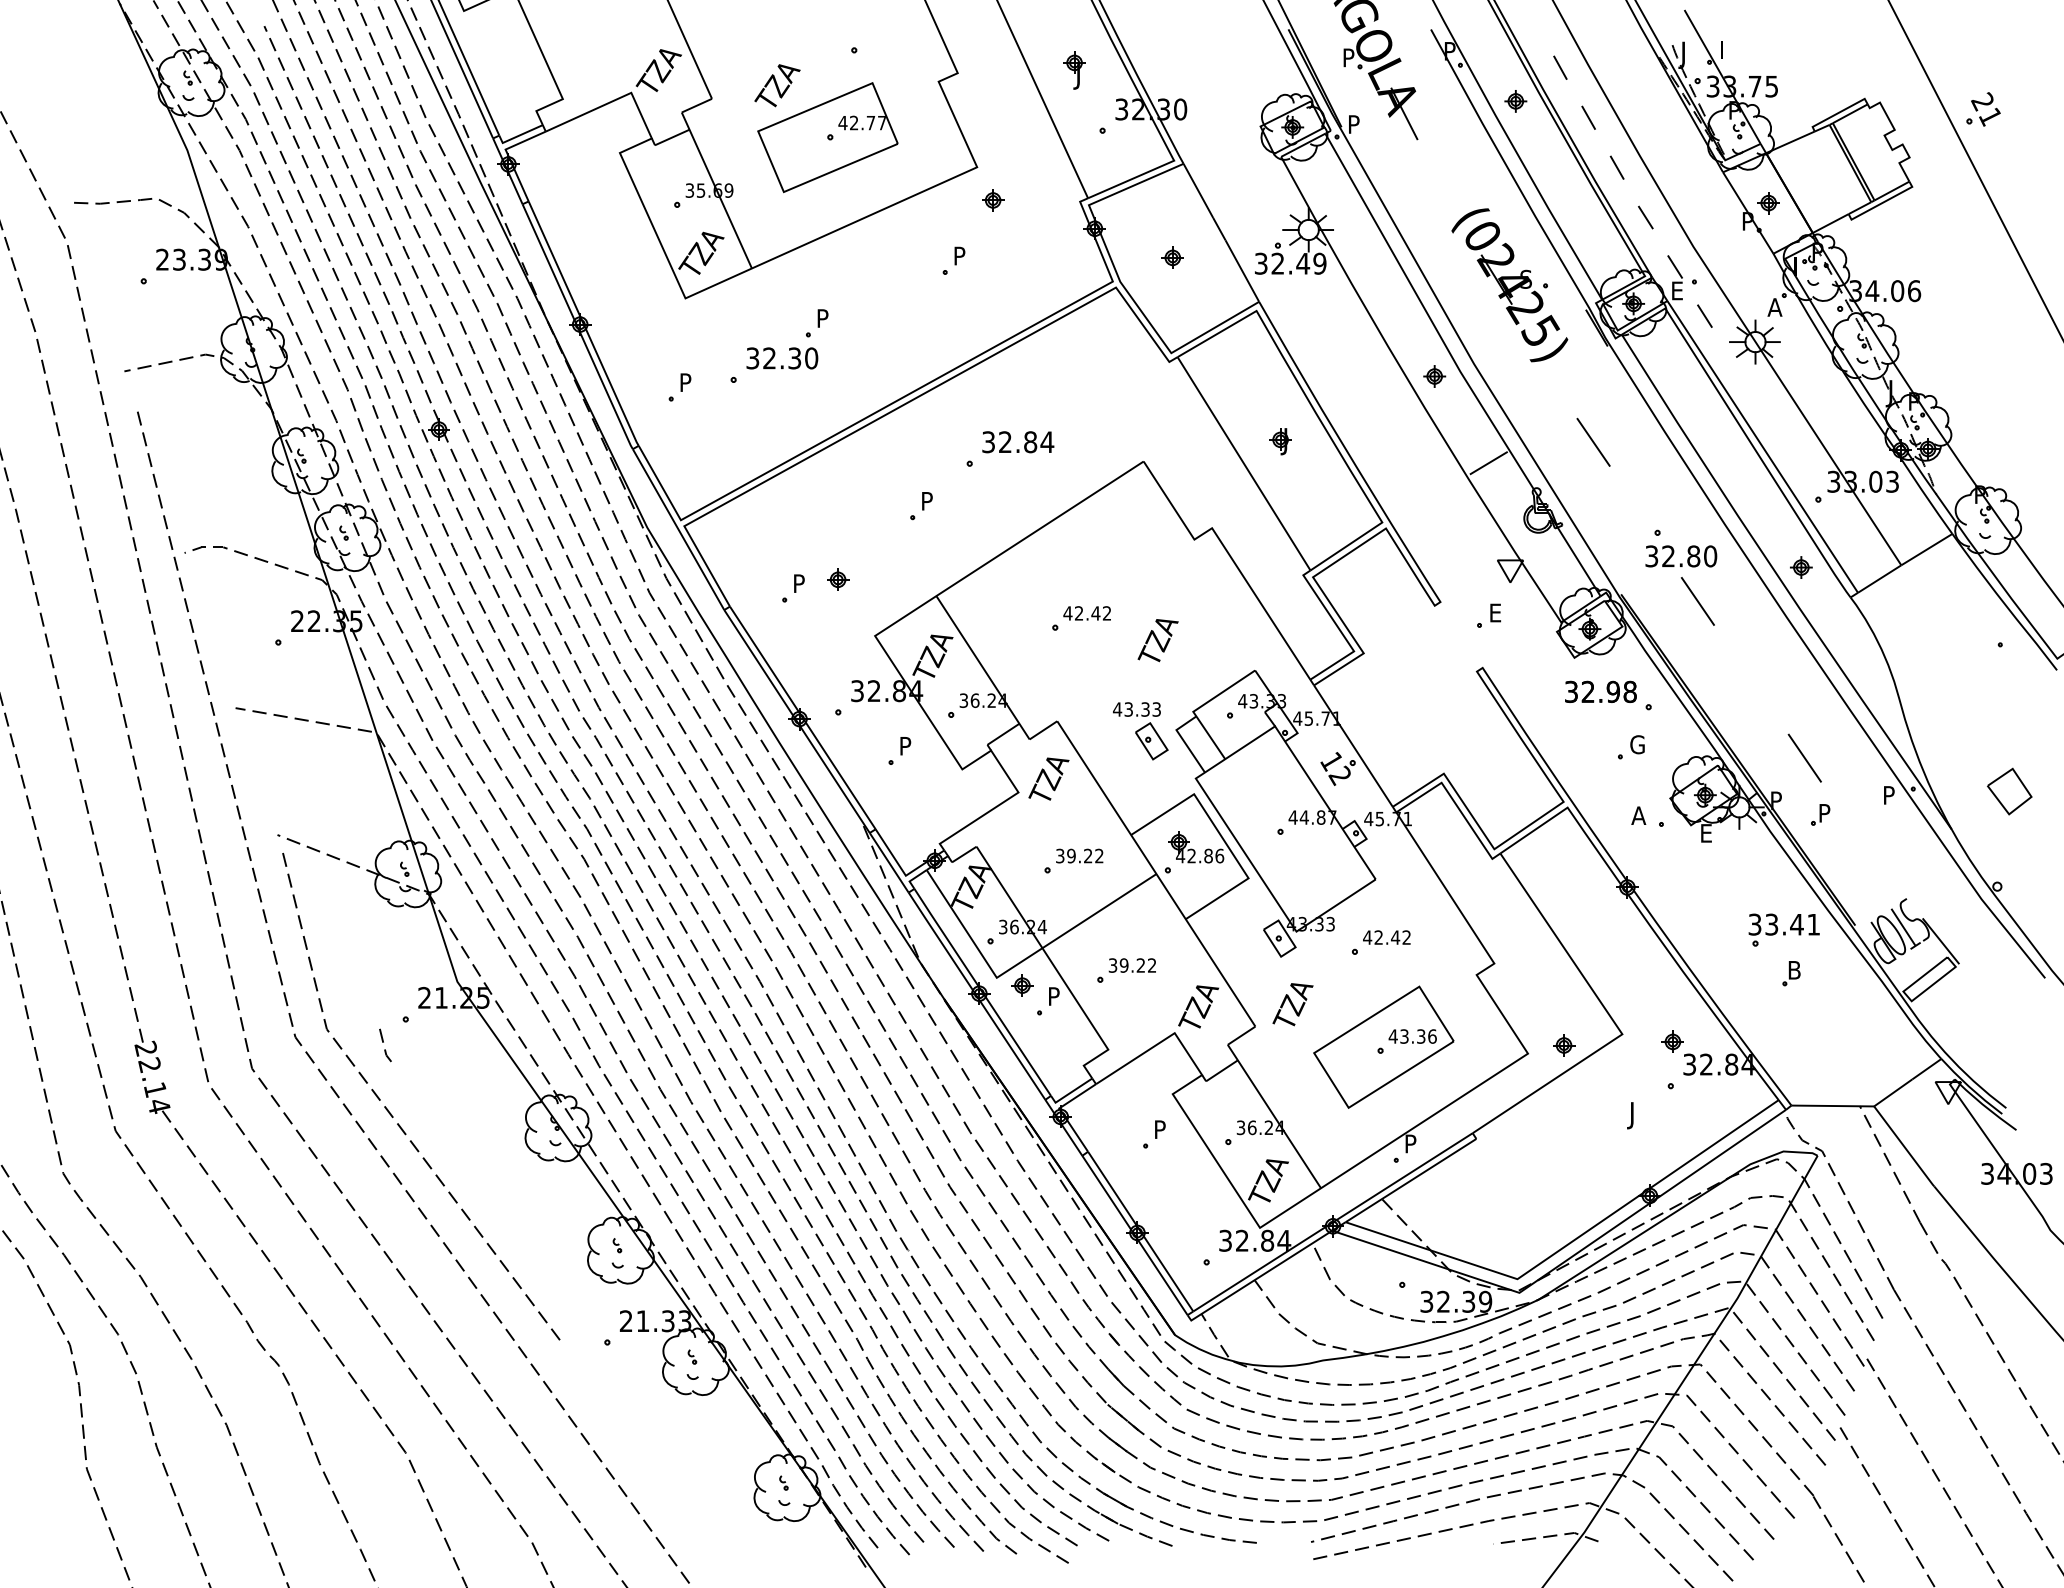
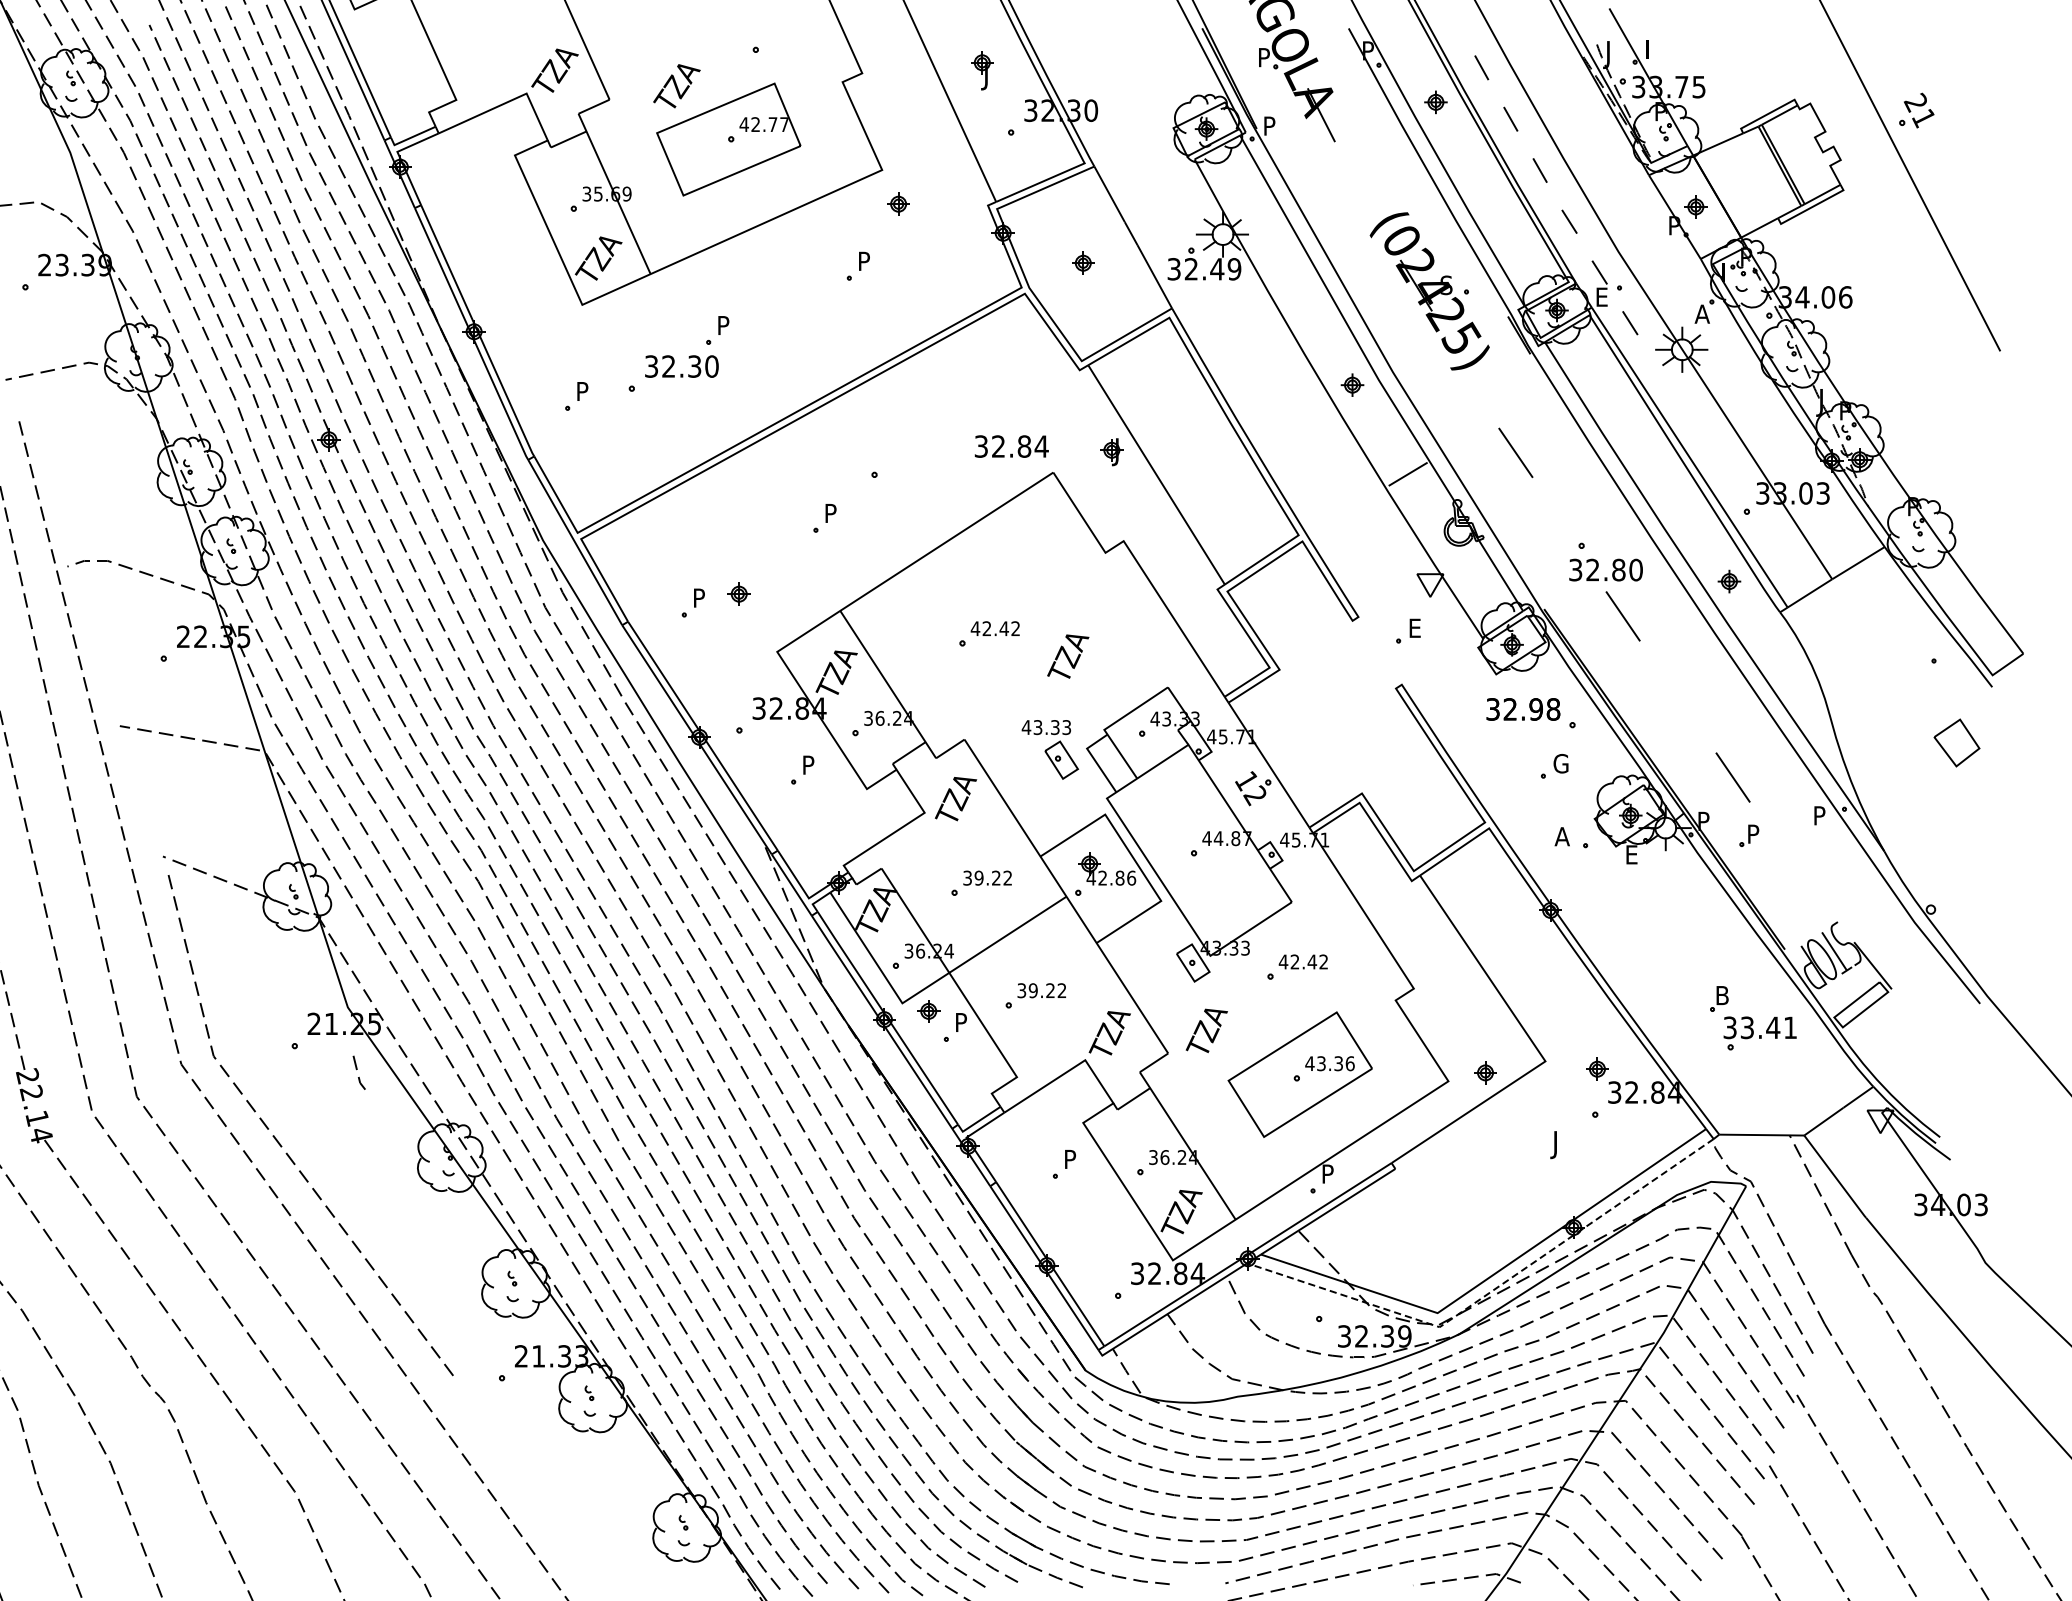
part: (1280, 441) -> (1111, 451), moved
text: (1018, 442) -> (1012, 446), moved
line: (1999, 799) -> (1946, 751), moved
part: (1783, 929) -> (1759, 1032), moved
part: (385, 1045) -> (359, 1072), moved
line: (1570, 1257) -> (1492, 1290), solid -> dashed

